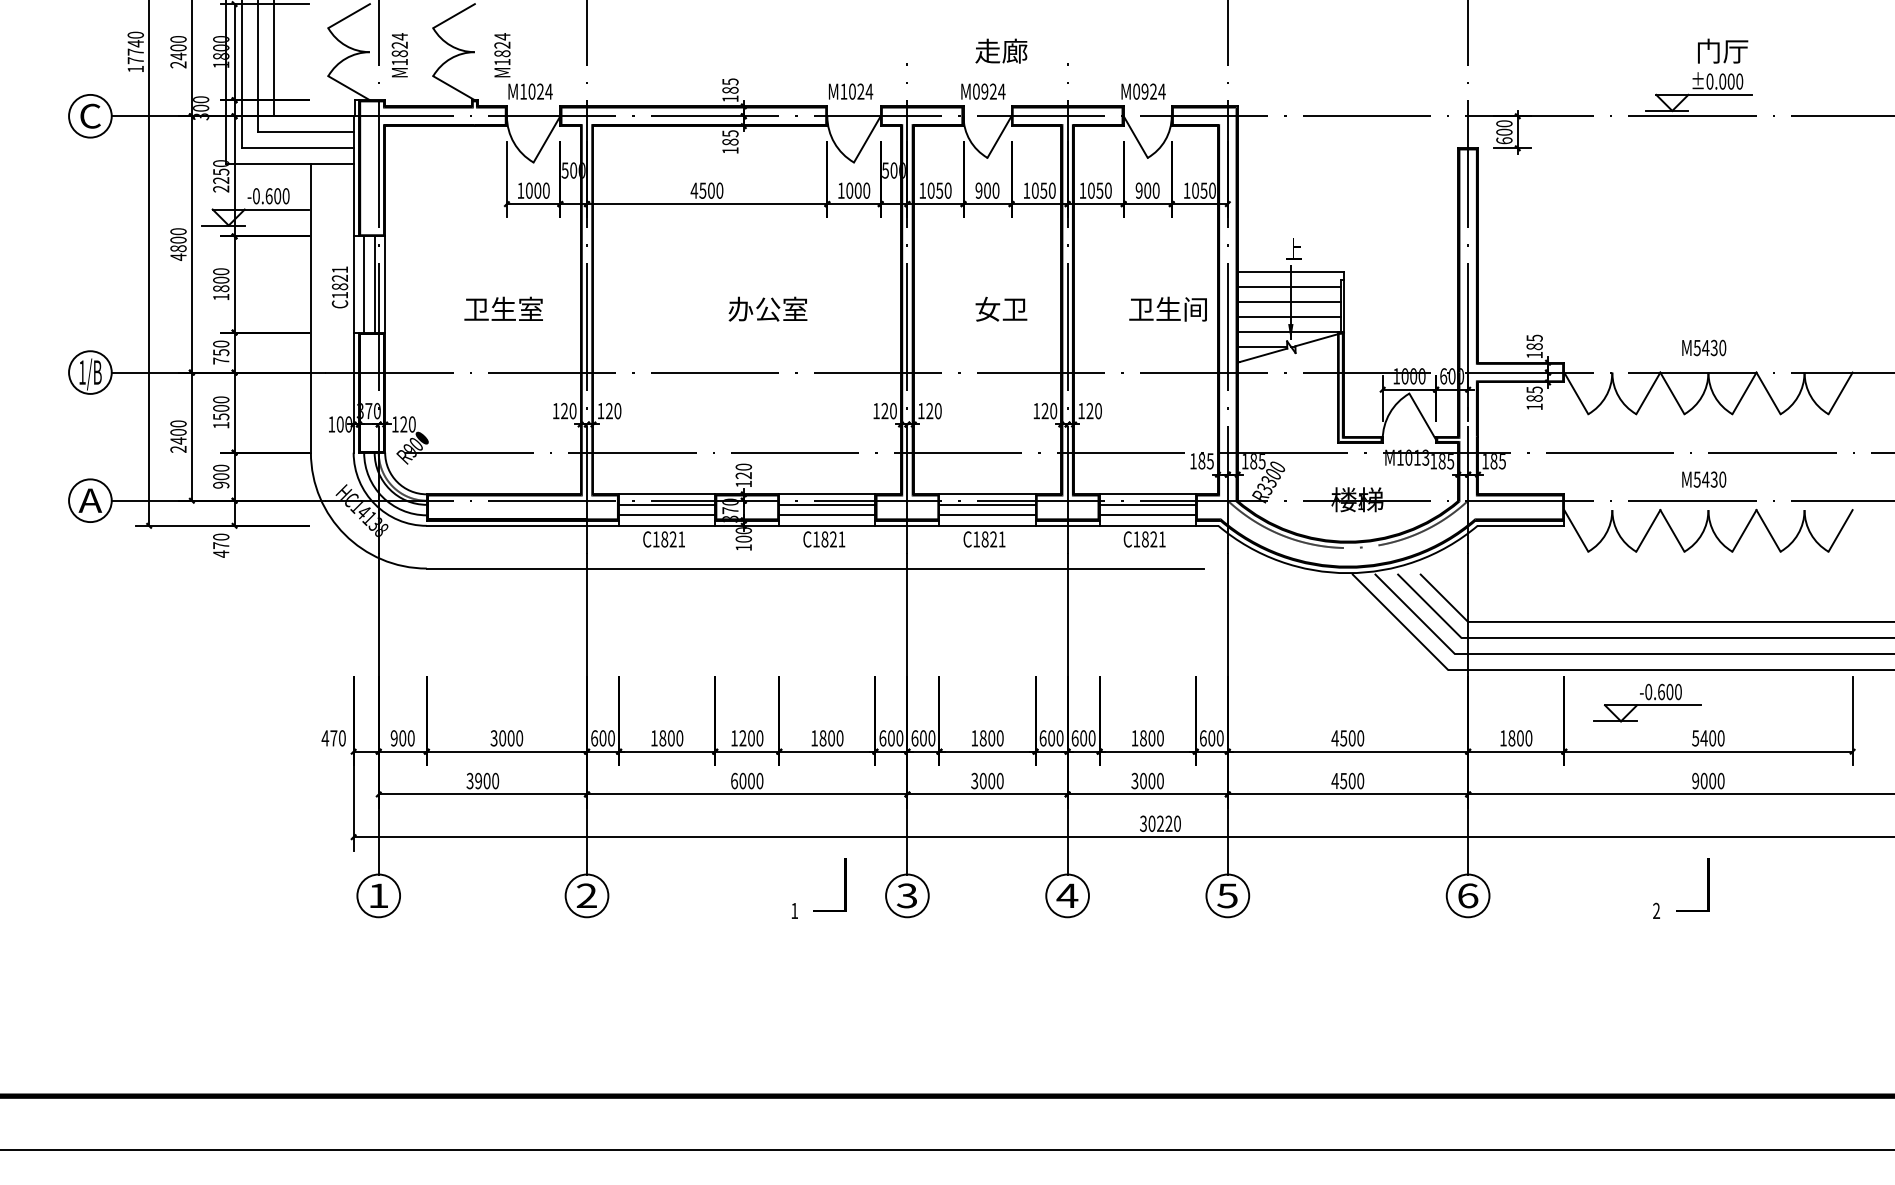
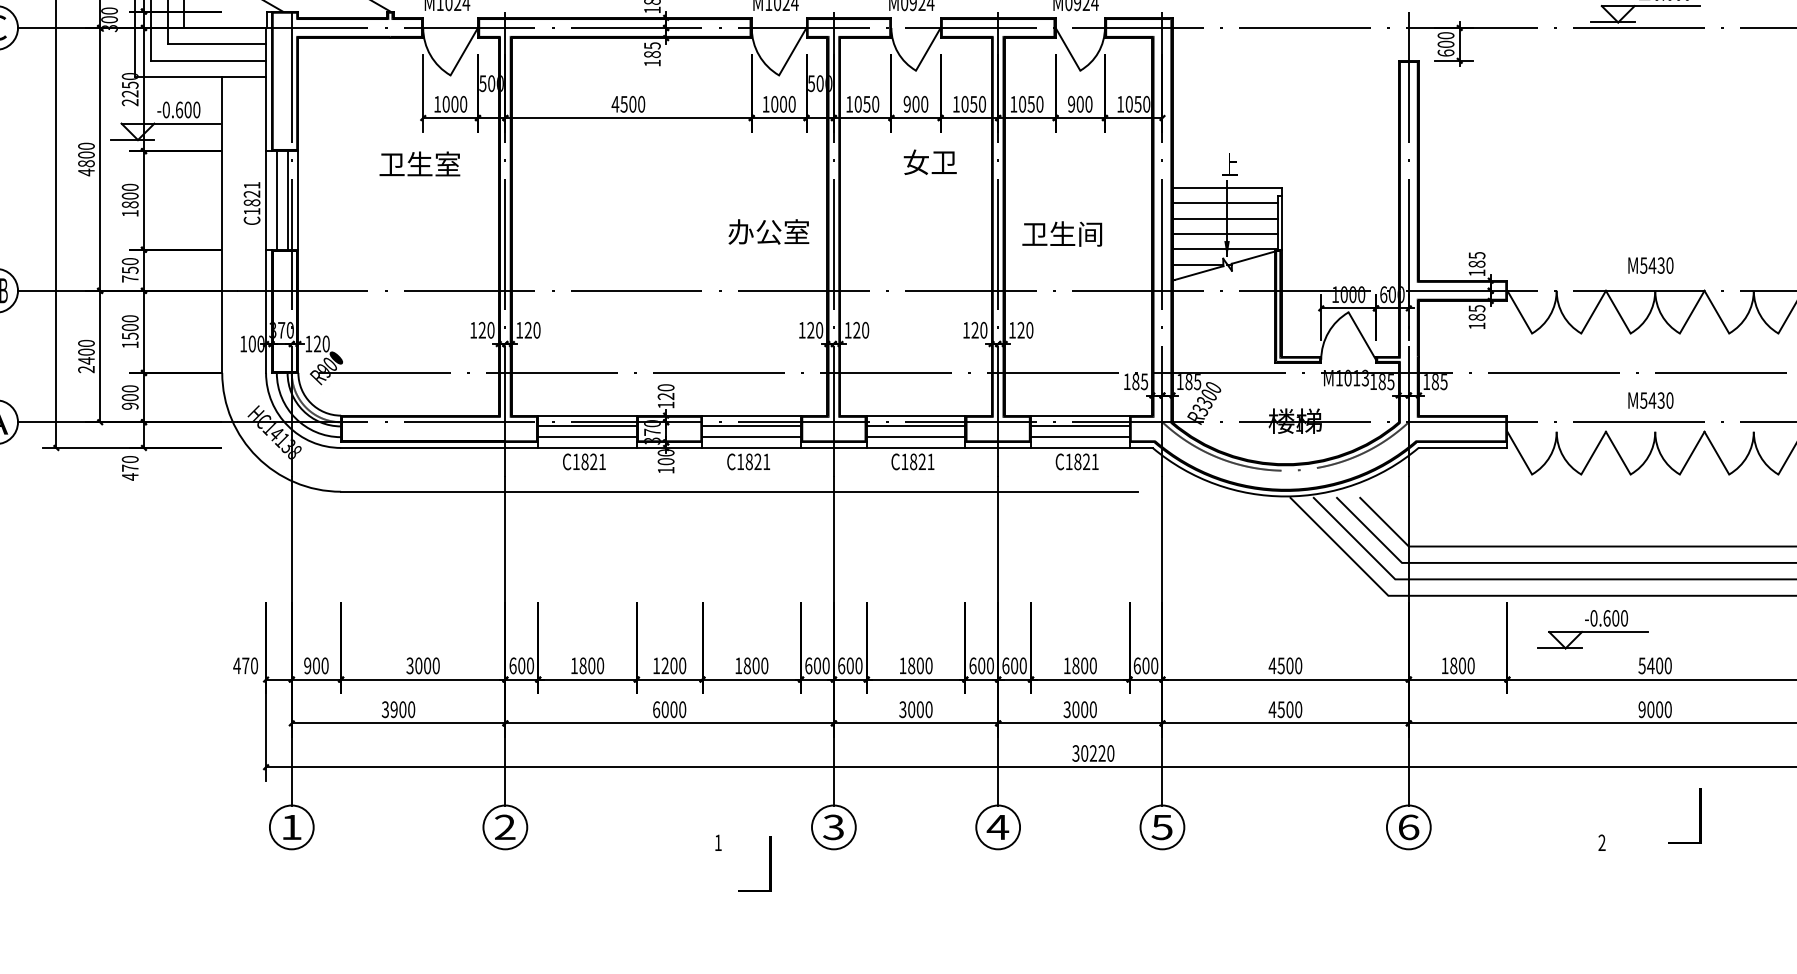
text: (503, 308) -> (419, 163), moved
text: (767, 308) -> (768, 231), moved
text: (1001, 308) -> (930, 161), moved
text: (1167, 308) -> (1061, 233), moved
line: (844, 884) -> (769, 863), moved
line: (1707, 884) -> (1699, 815), moved

